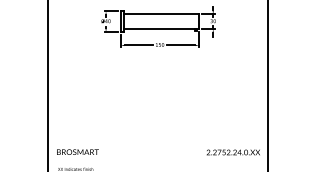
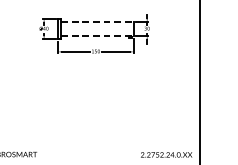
line: (161, 14) -> (97, 22), solid -> dashed
line: (161, 29) -> (97, 36), solid -> dashed

